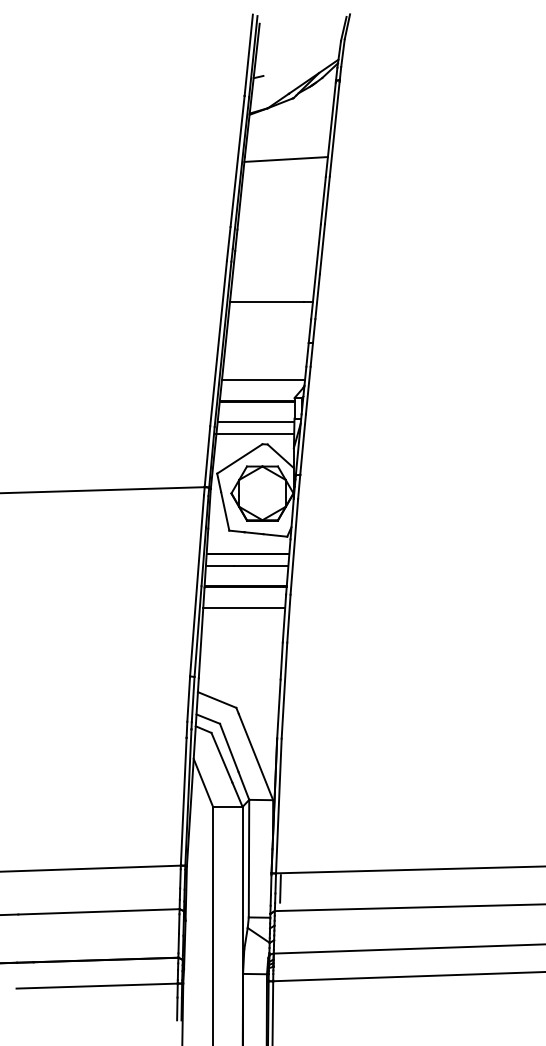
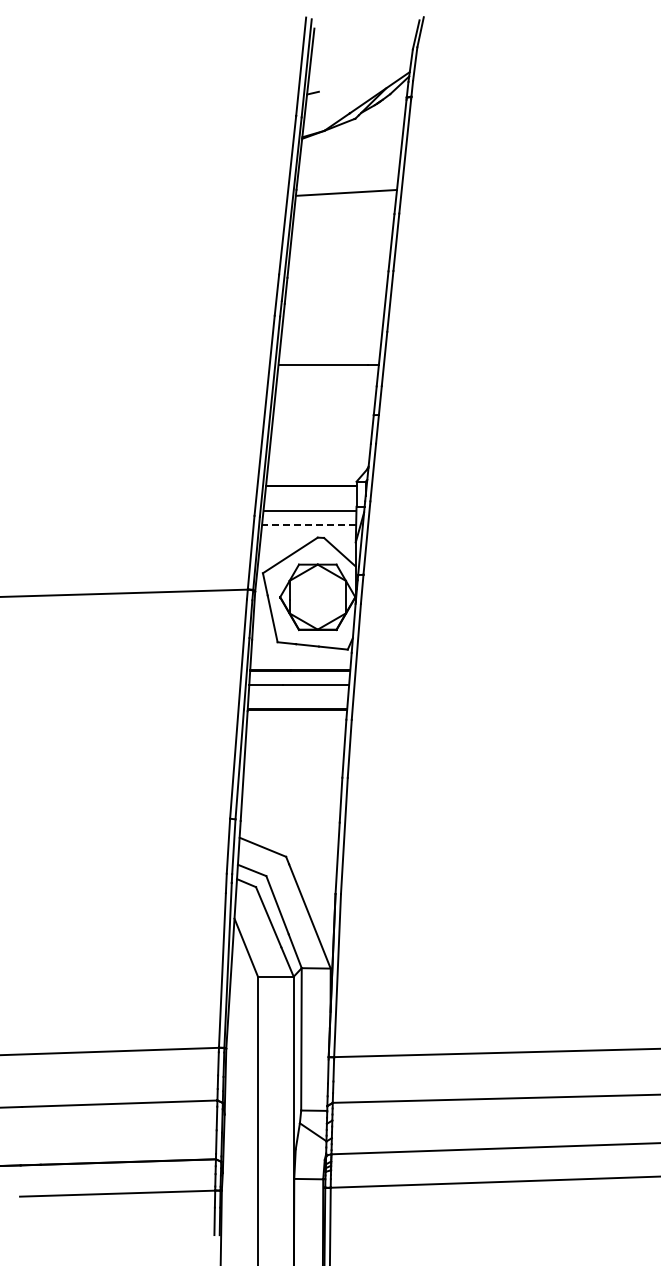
line: (263, 380) -> (318, 460), removed
line: (254, 433) -> (308, 524), solid -> dashed
line: (244, 607) -> (295, 735), removed
line: (280, 888) -> (339, 1075), removed

